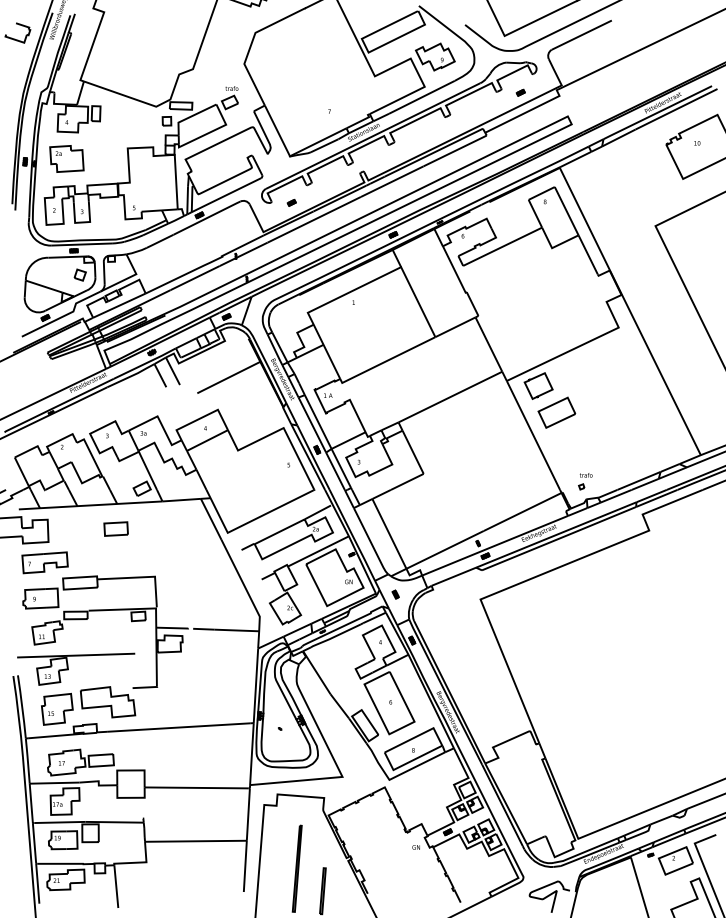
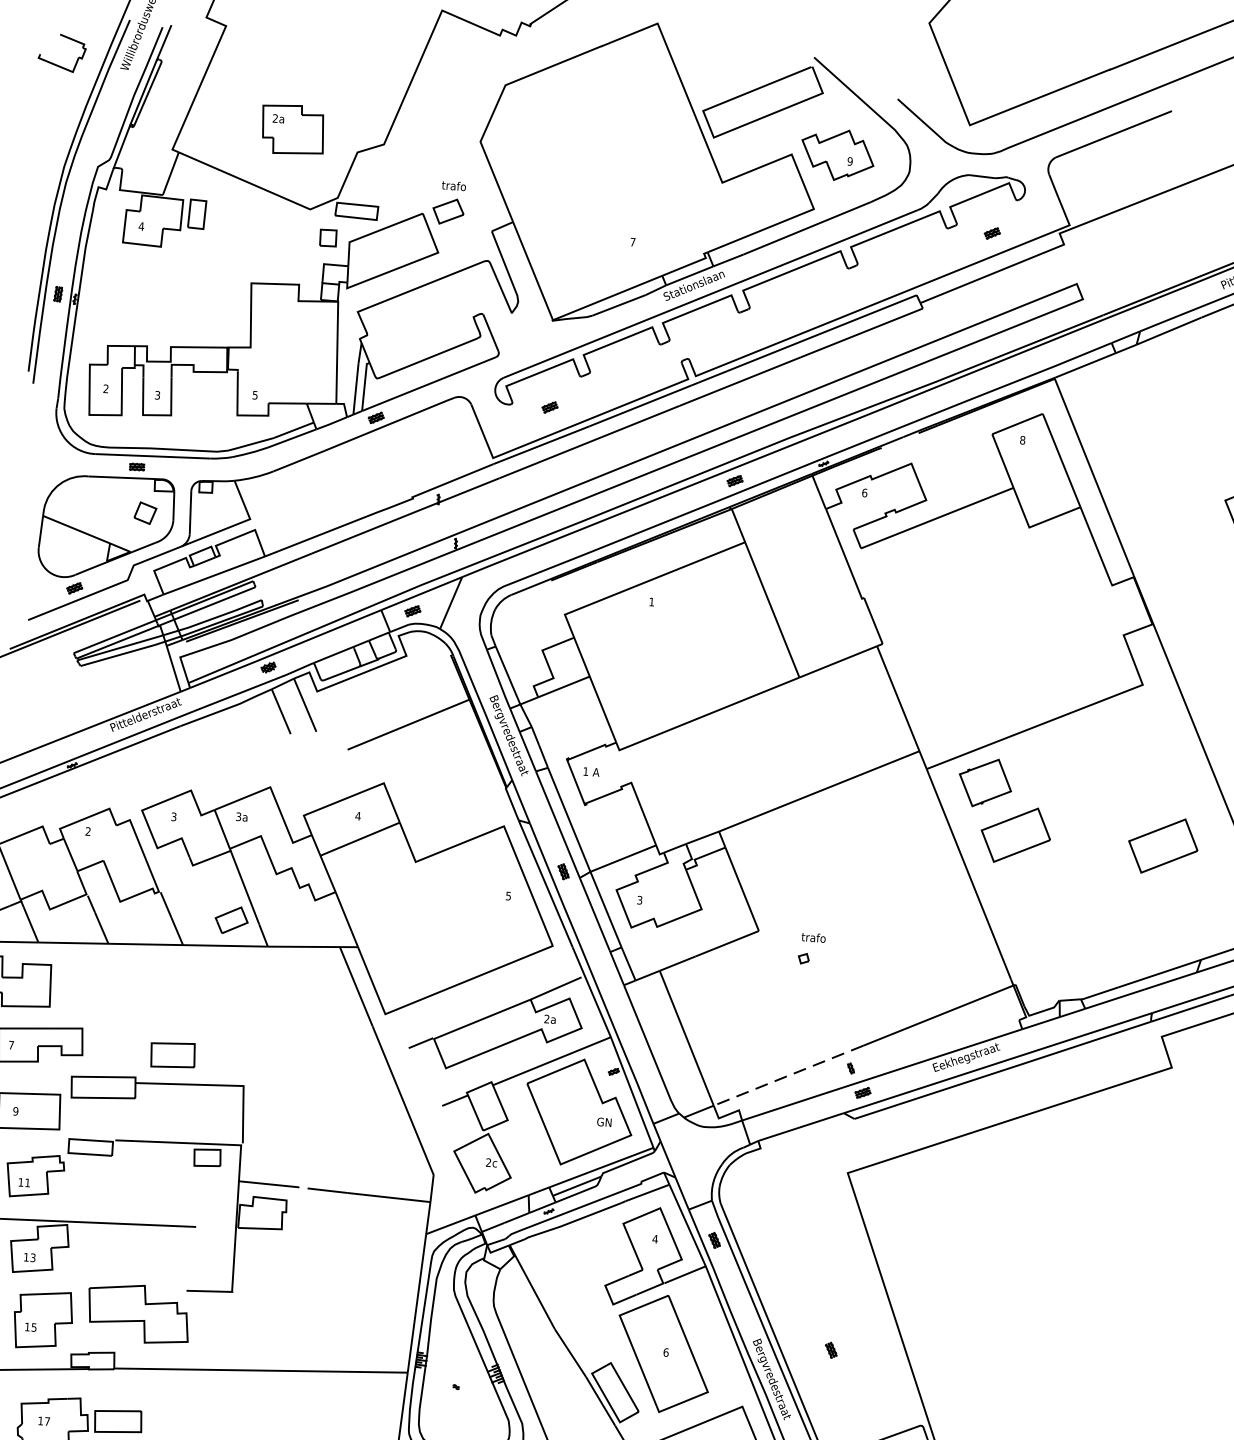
part: (66, 158) -> (292, 128), moved
part: (635, 412) -> (1162, 845), added
part: (585, 481) -> (811, 949), moved
part: (115, 528) -> (171, 1054), moved
line: (444, 550) -> (787, 1076), solid -> dashed
part: (395, 594) -> (830, 1350), moved

